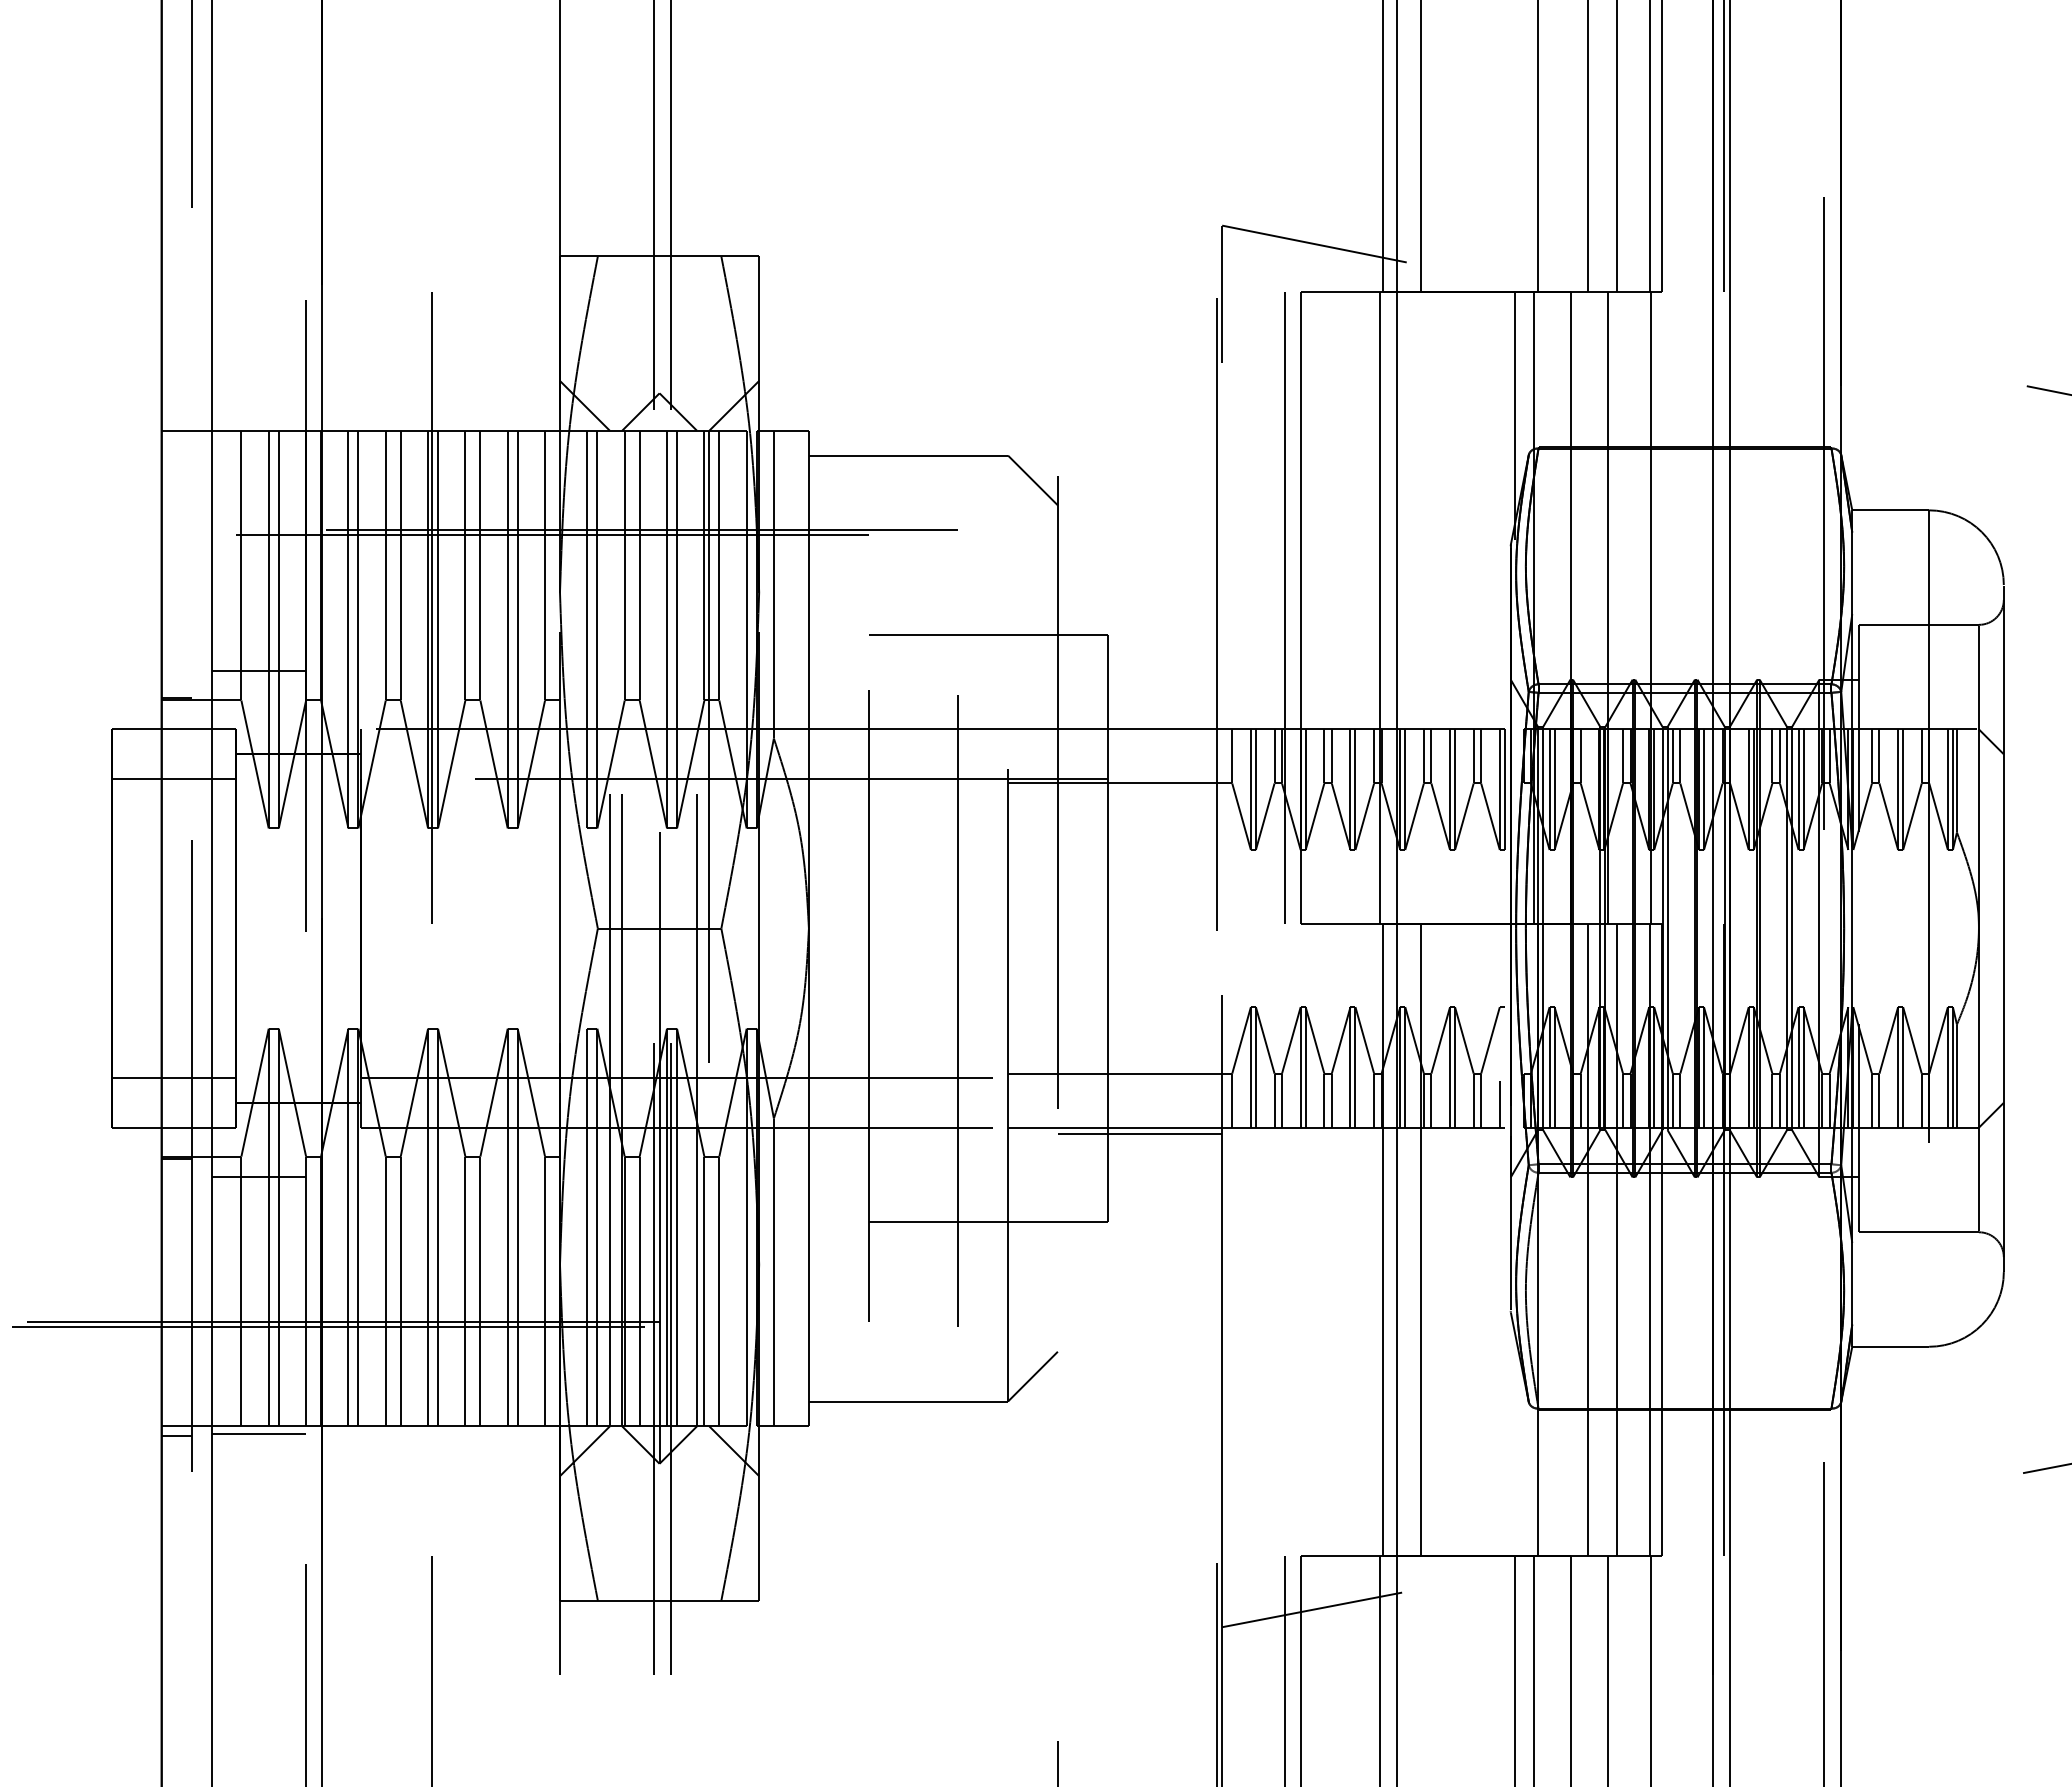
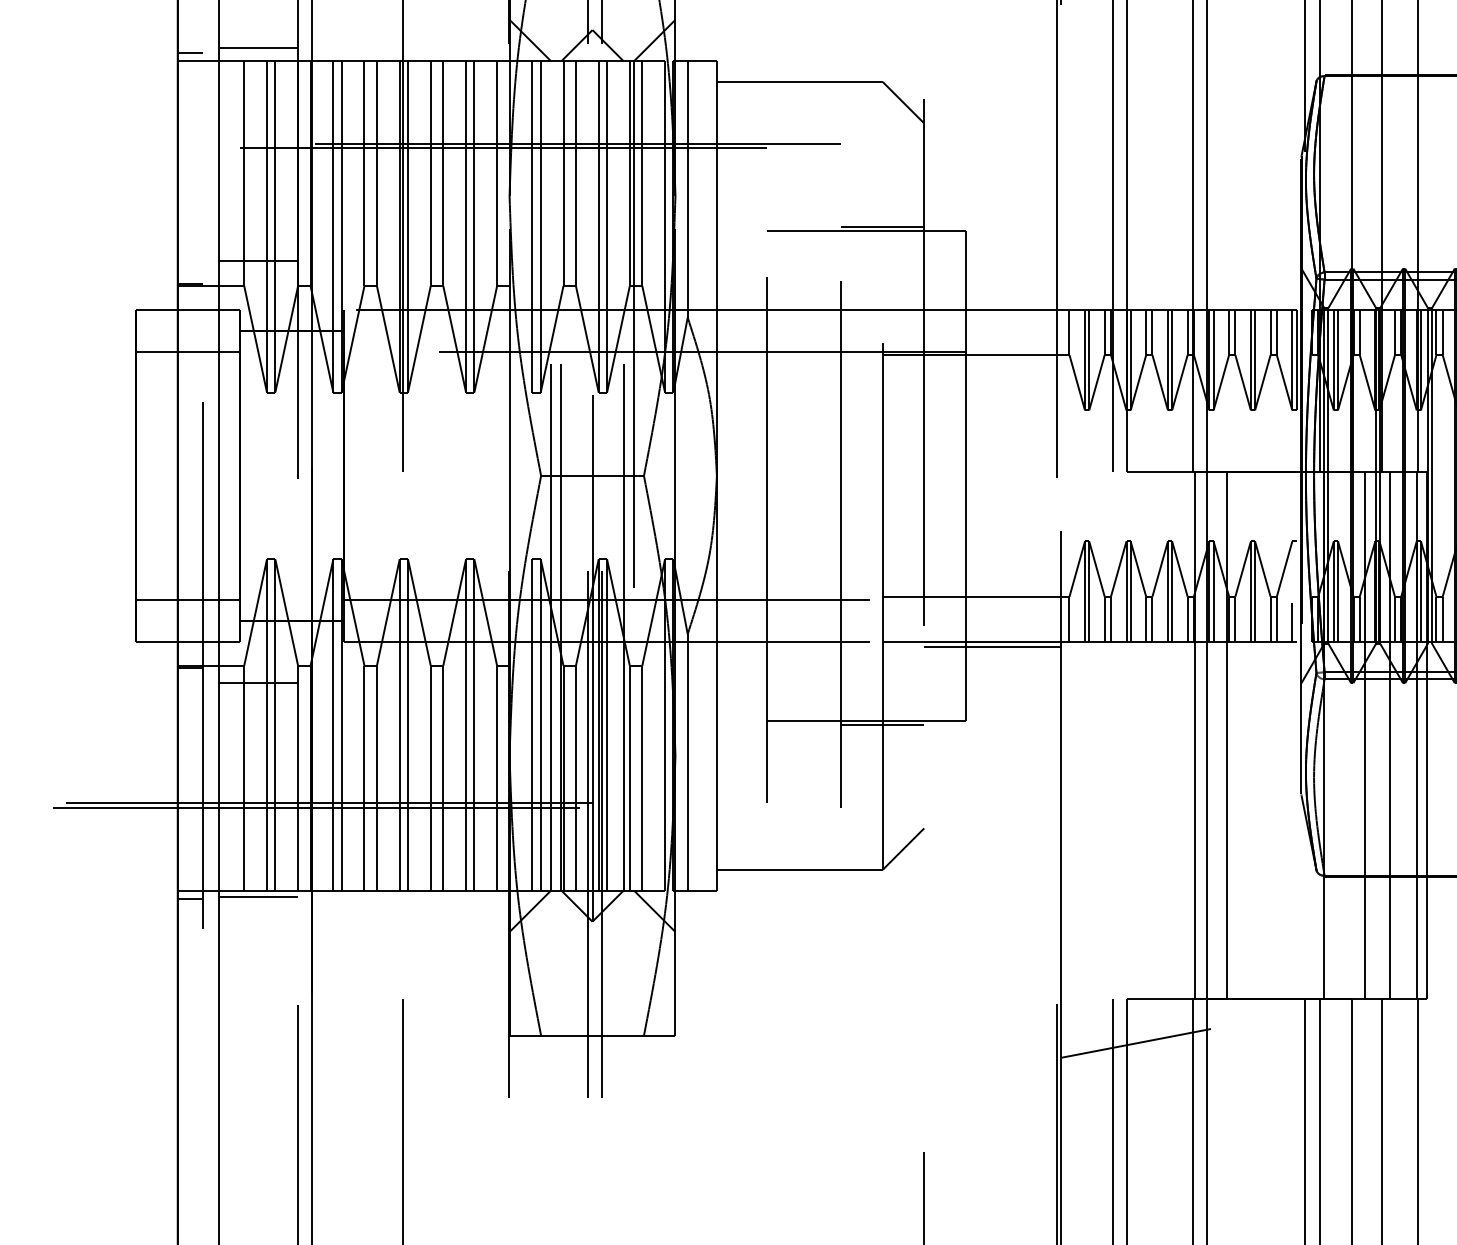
line: (258, 414) -> (258, 47), added
line: (176, 420) -> (190, 52), added
line: (1007, 629) -> (882, 226), added
line: (1007, 1227) -> (882, 724), added

